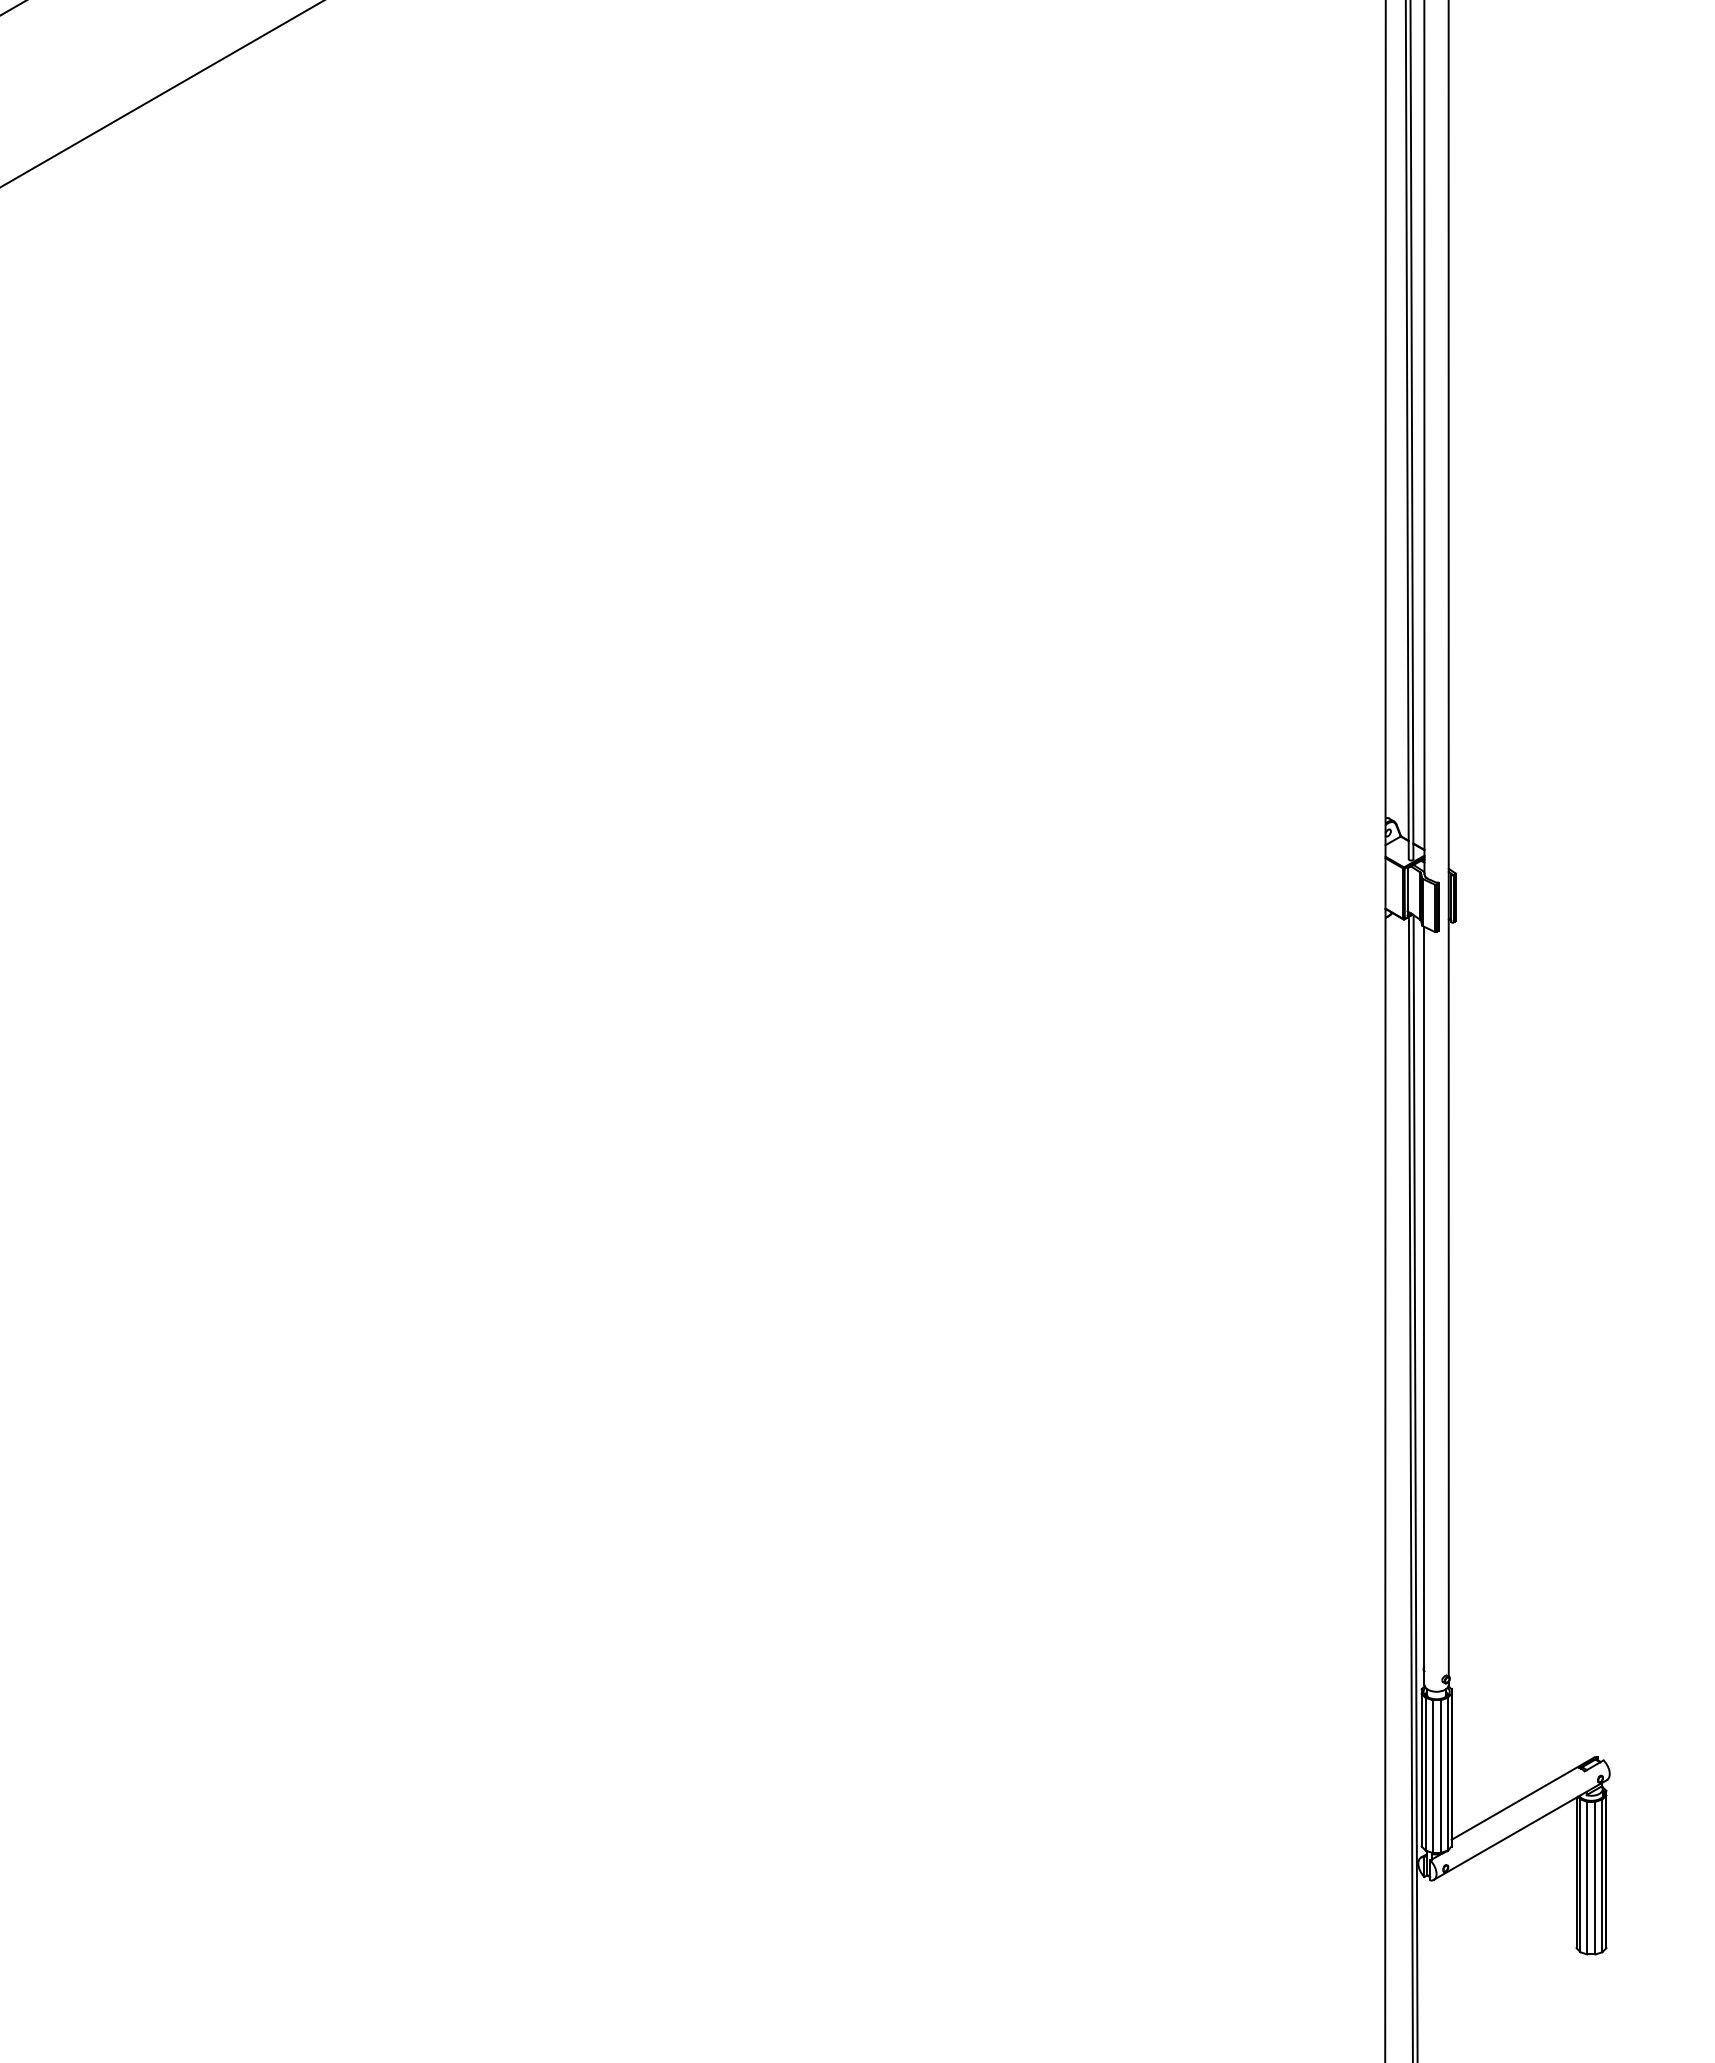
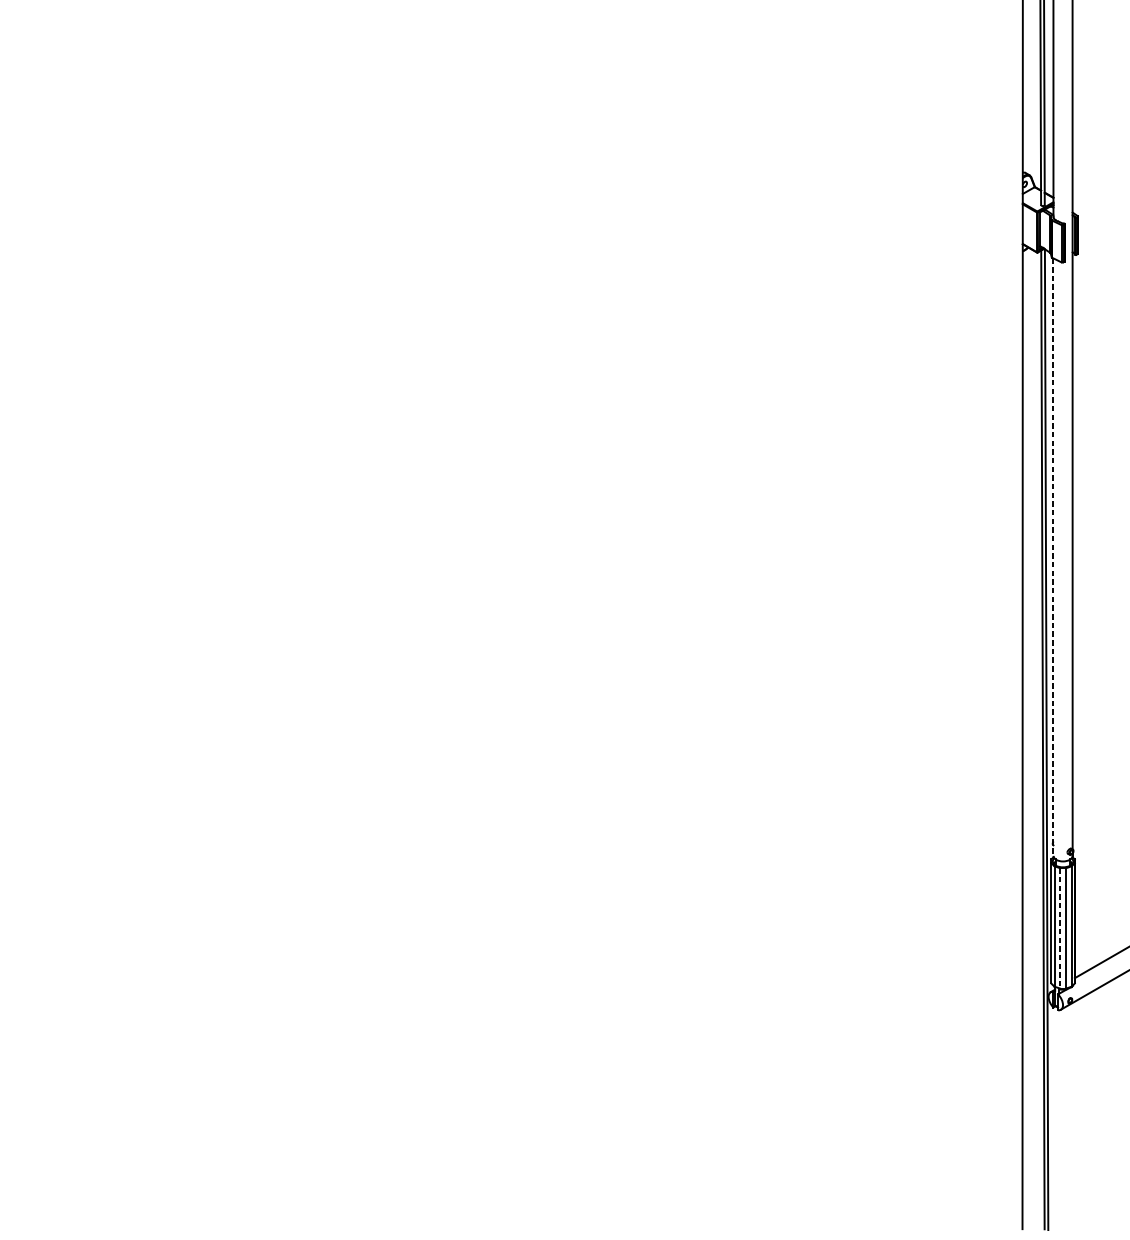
line: (1424, 1305) -> (1053, 556), solid -> dashed
line: (1432, 1777) -> (1059, 929), solid -> dashed

